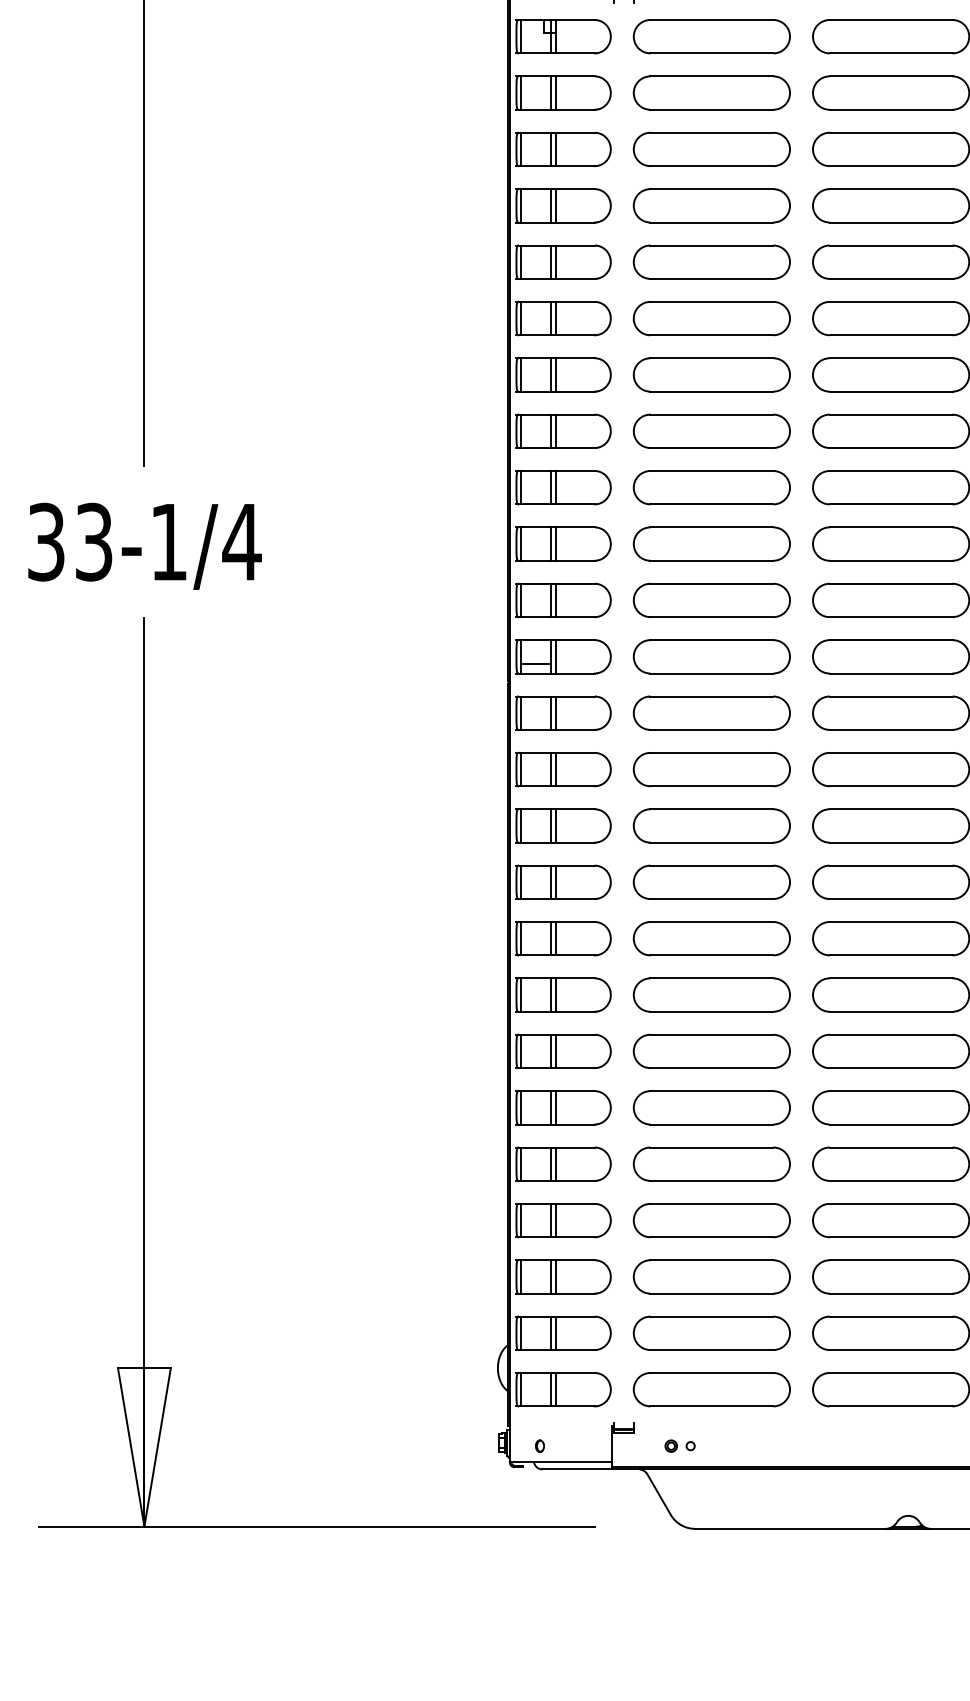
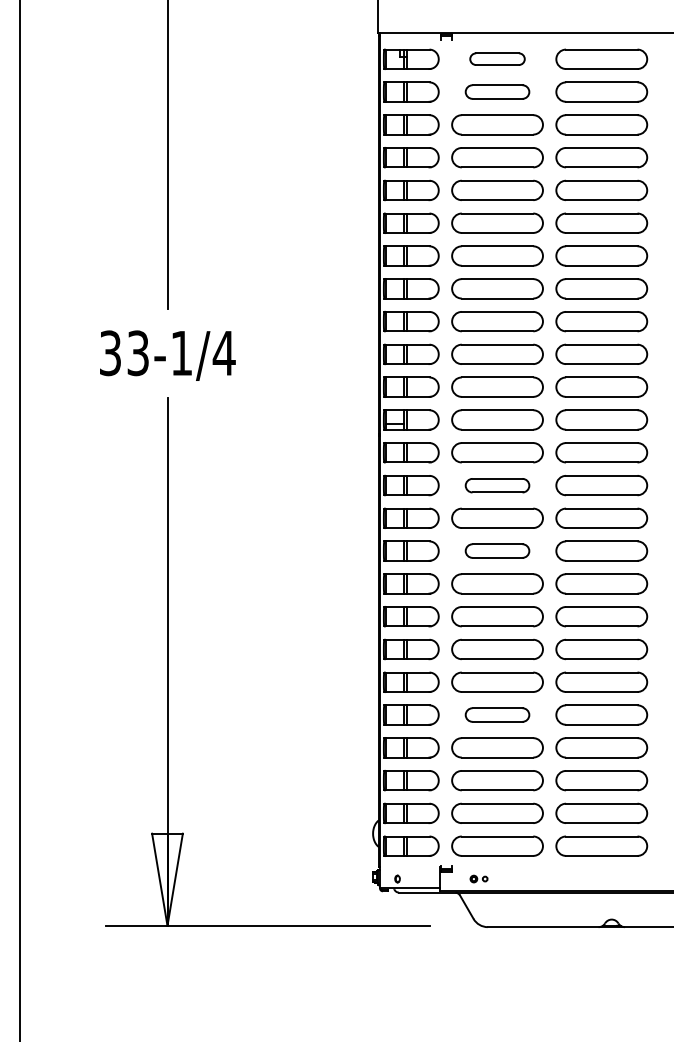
part: (711, 35) -> (497, 58), size x0.6
part: (711, 92) -> (497, 91), size x0.7
part: (711, 769) -> (497, 485), size x0.7
part: (711, 881) -> (497, 550), size x0.7
part: (711, 1163) -> (497, 714), size x0.7

